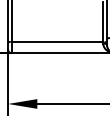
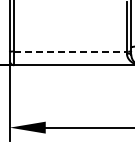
line: (58, 42) -> (71, 51), solid -> dashed

